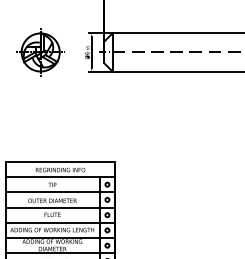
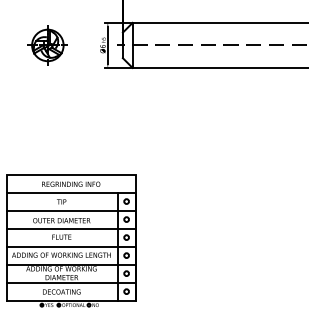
part: (40, 52) -> (47, 45), size x0.7

